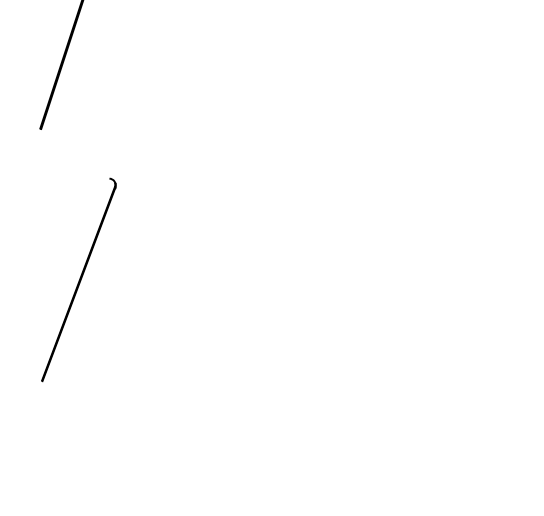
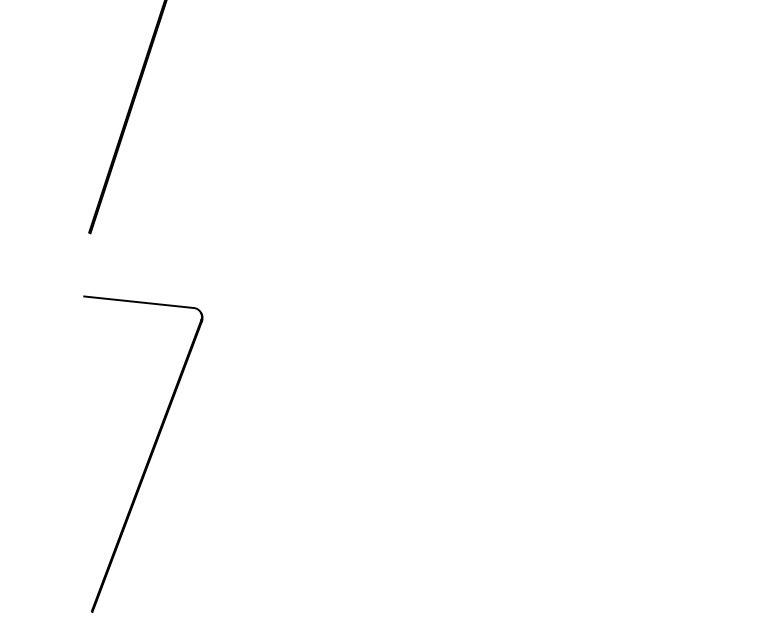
line: (73, 174) -> (138, 301), added

